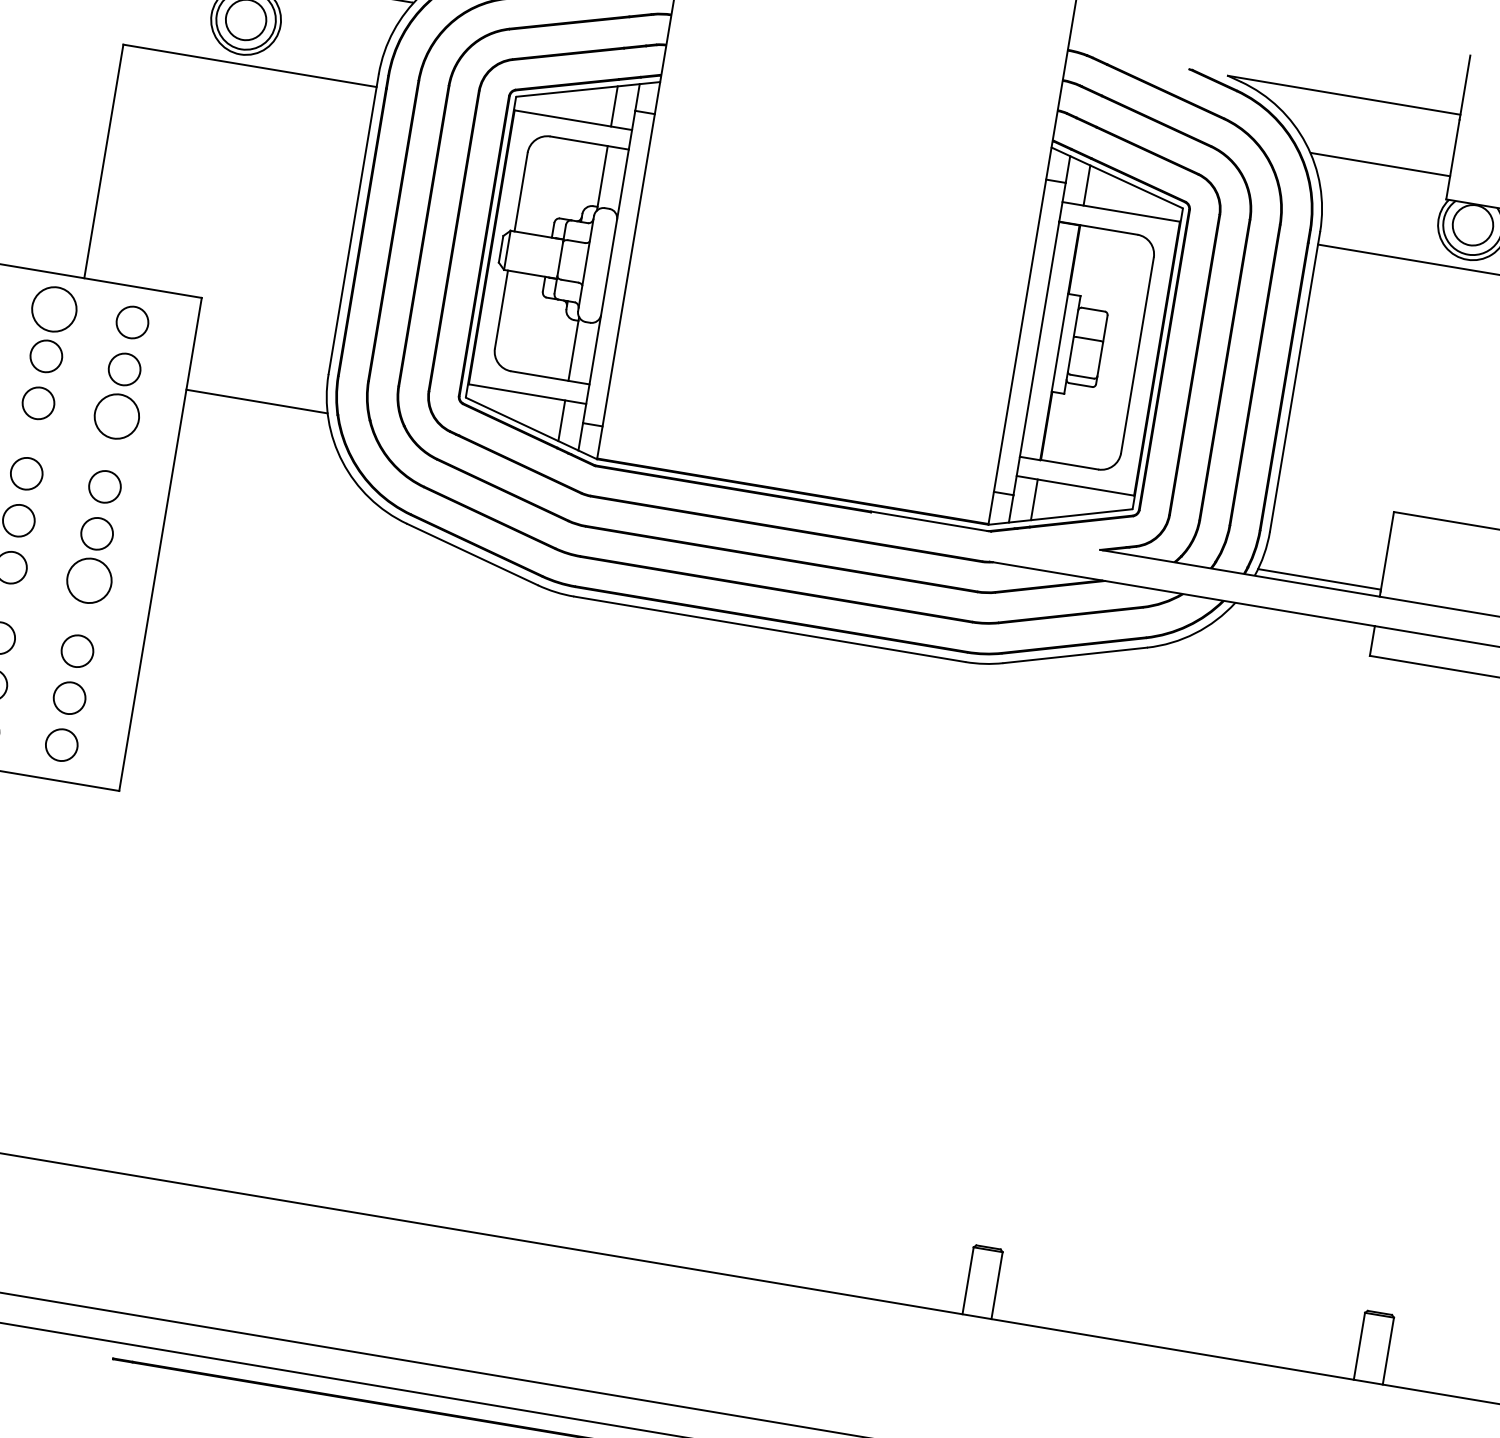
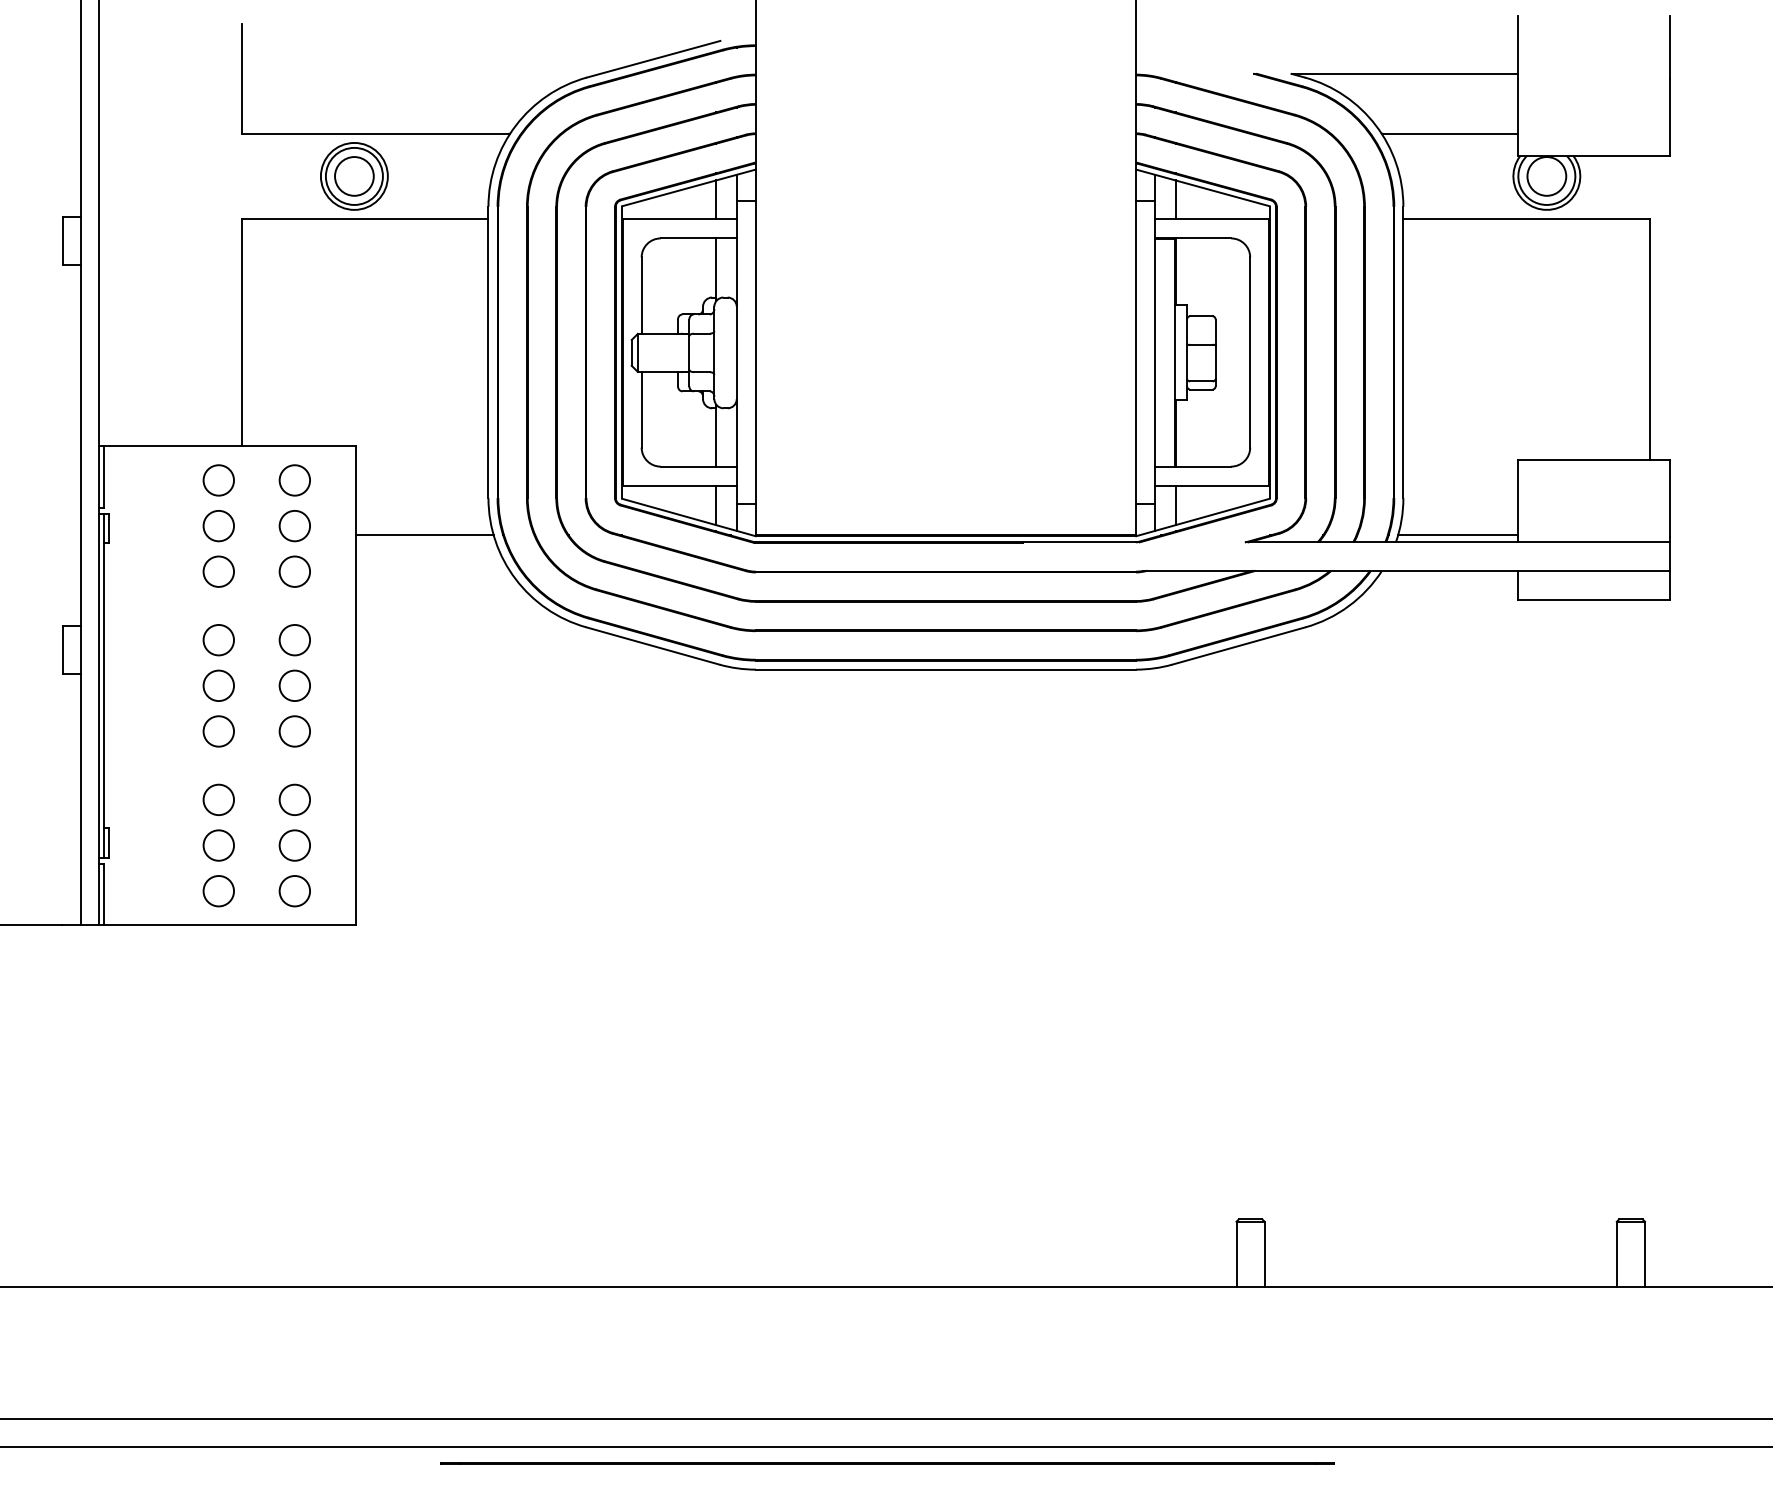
circle: (53, 309) -> (218, 480), size x0.71
circle: (116, 416) -> (294, 571), size x0.71
circle: (88, 580) -> (294, 731), size x0.71

